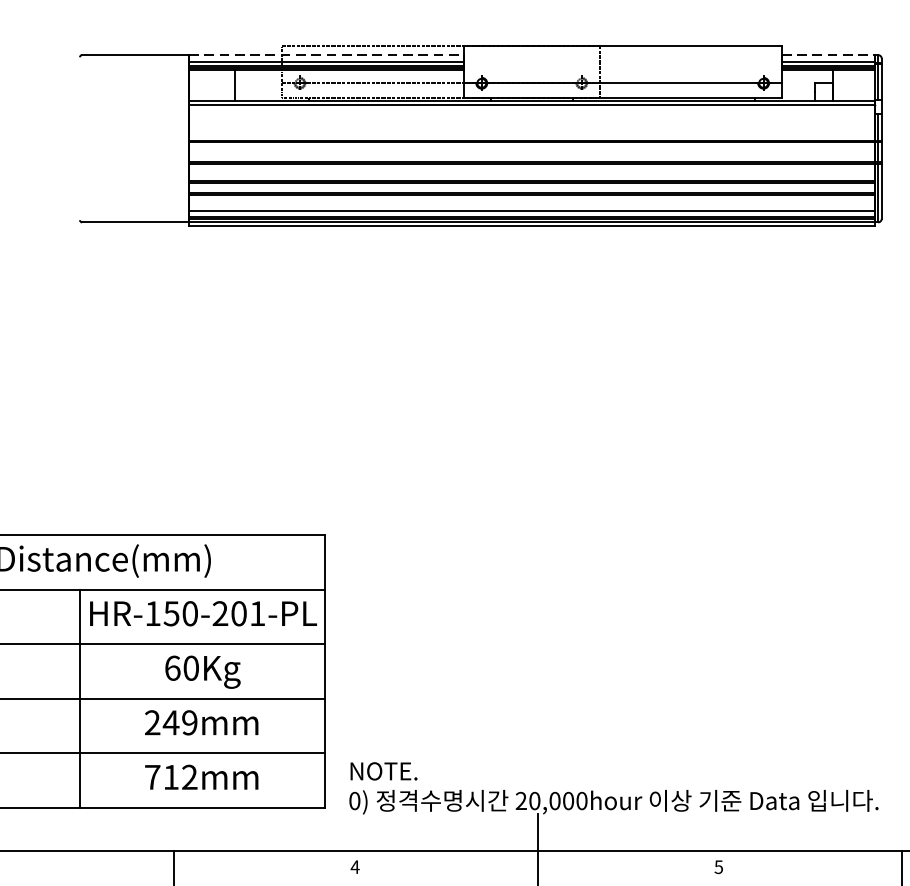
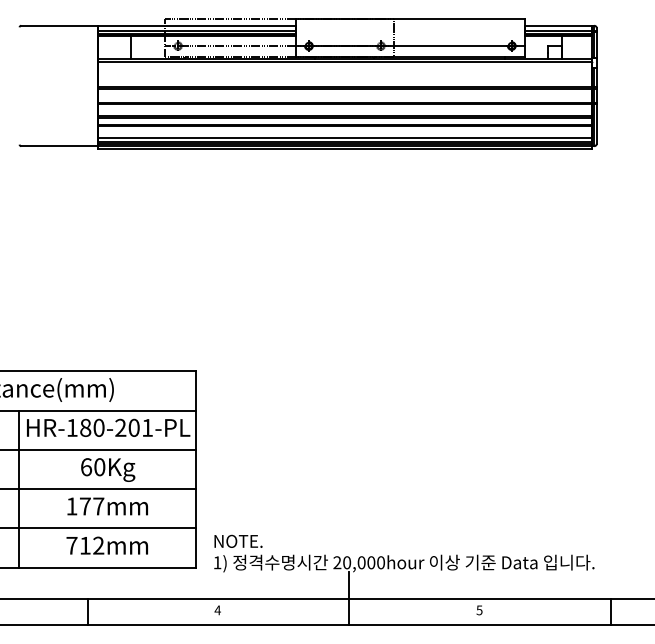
line: (327, 54) -> (197, 25), dashed -> solid
line: (828, 54) -> (558, 25), dashed -> solid
text: (171, 613) -> (85, 427), HR-150-201-PL -> HR-180-201-PL
text: (171, 722) -> (85, 506), 249mm -> 177mm
text: (354, 800) -> (217, 562), 0) -> 1)

